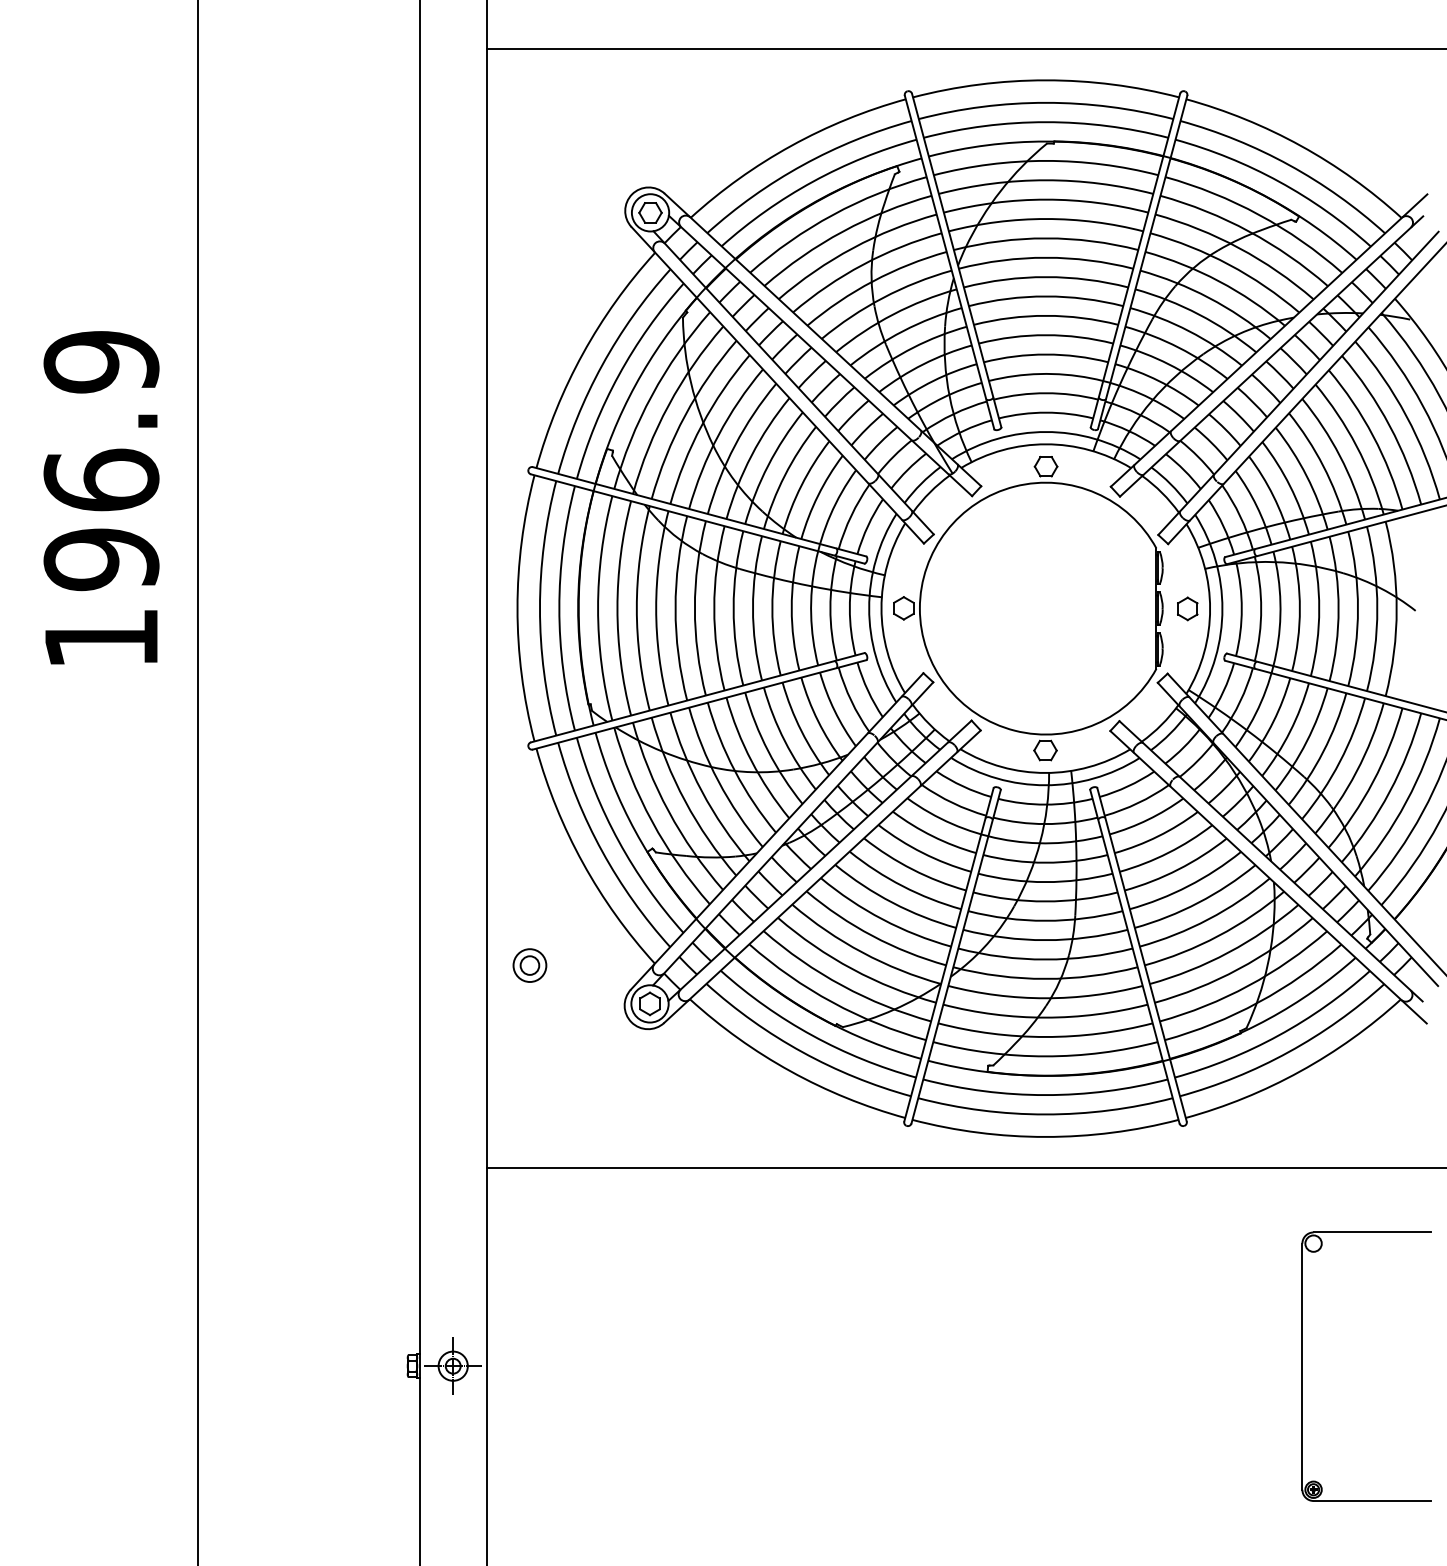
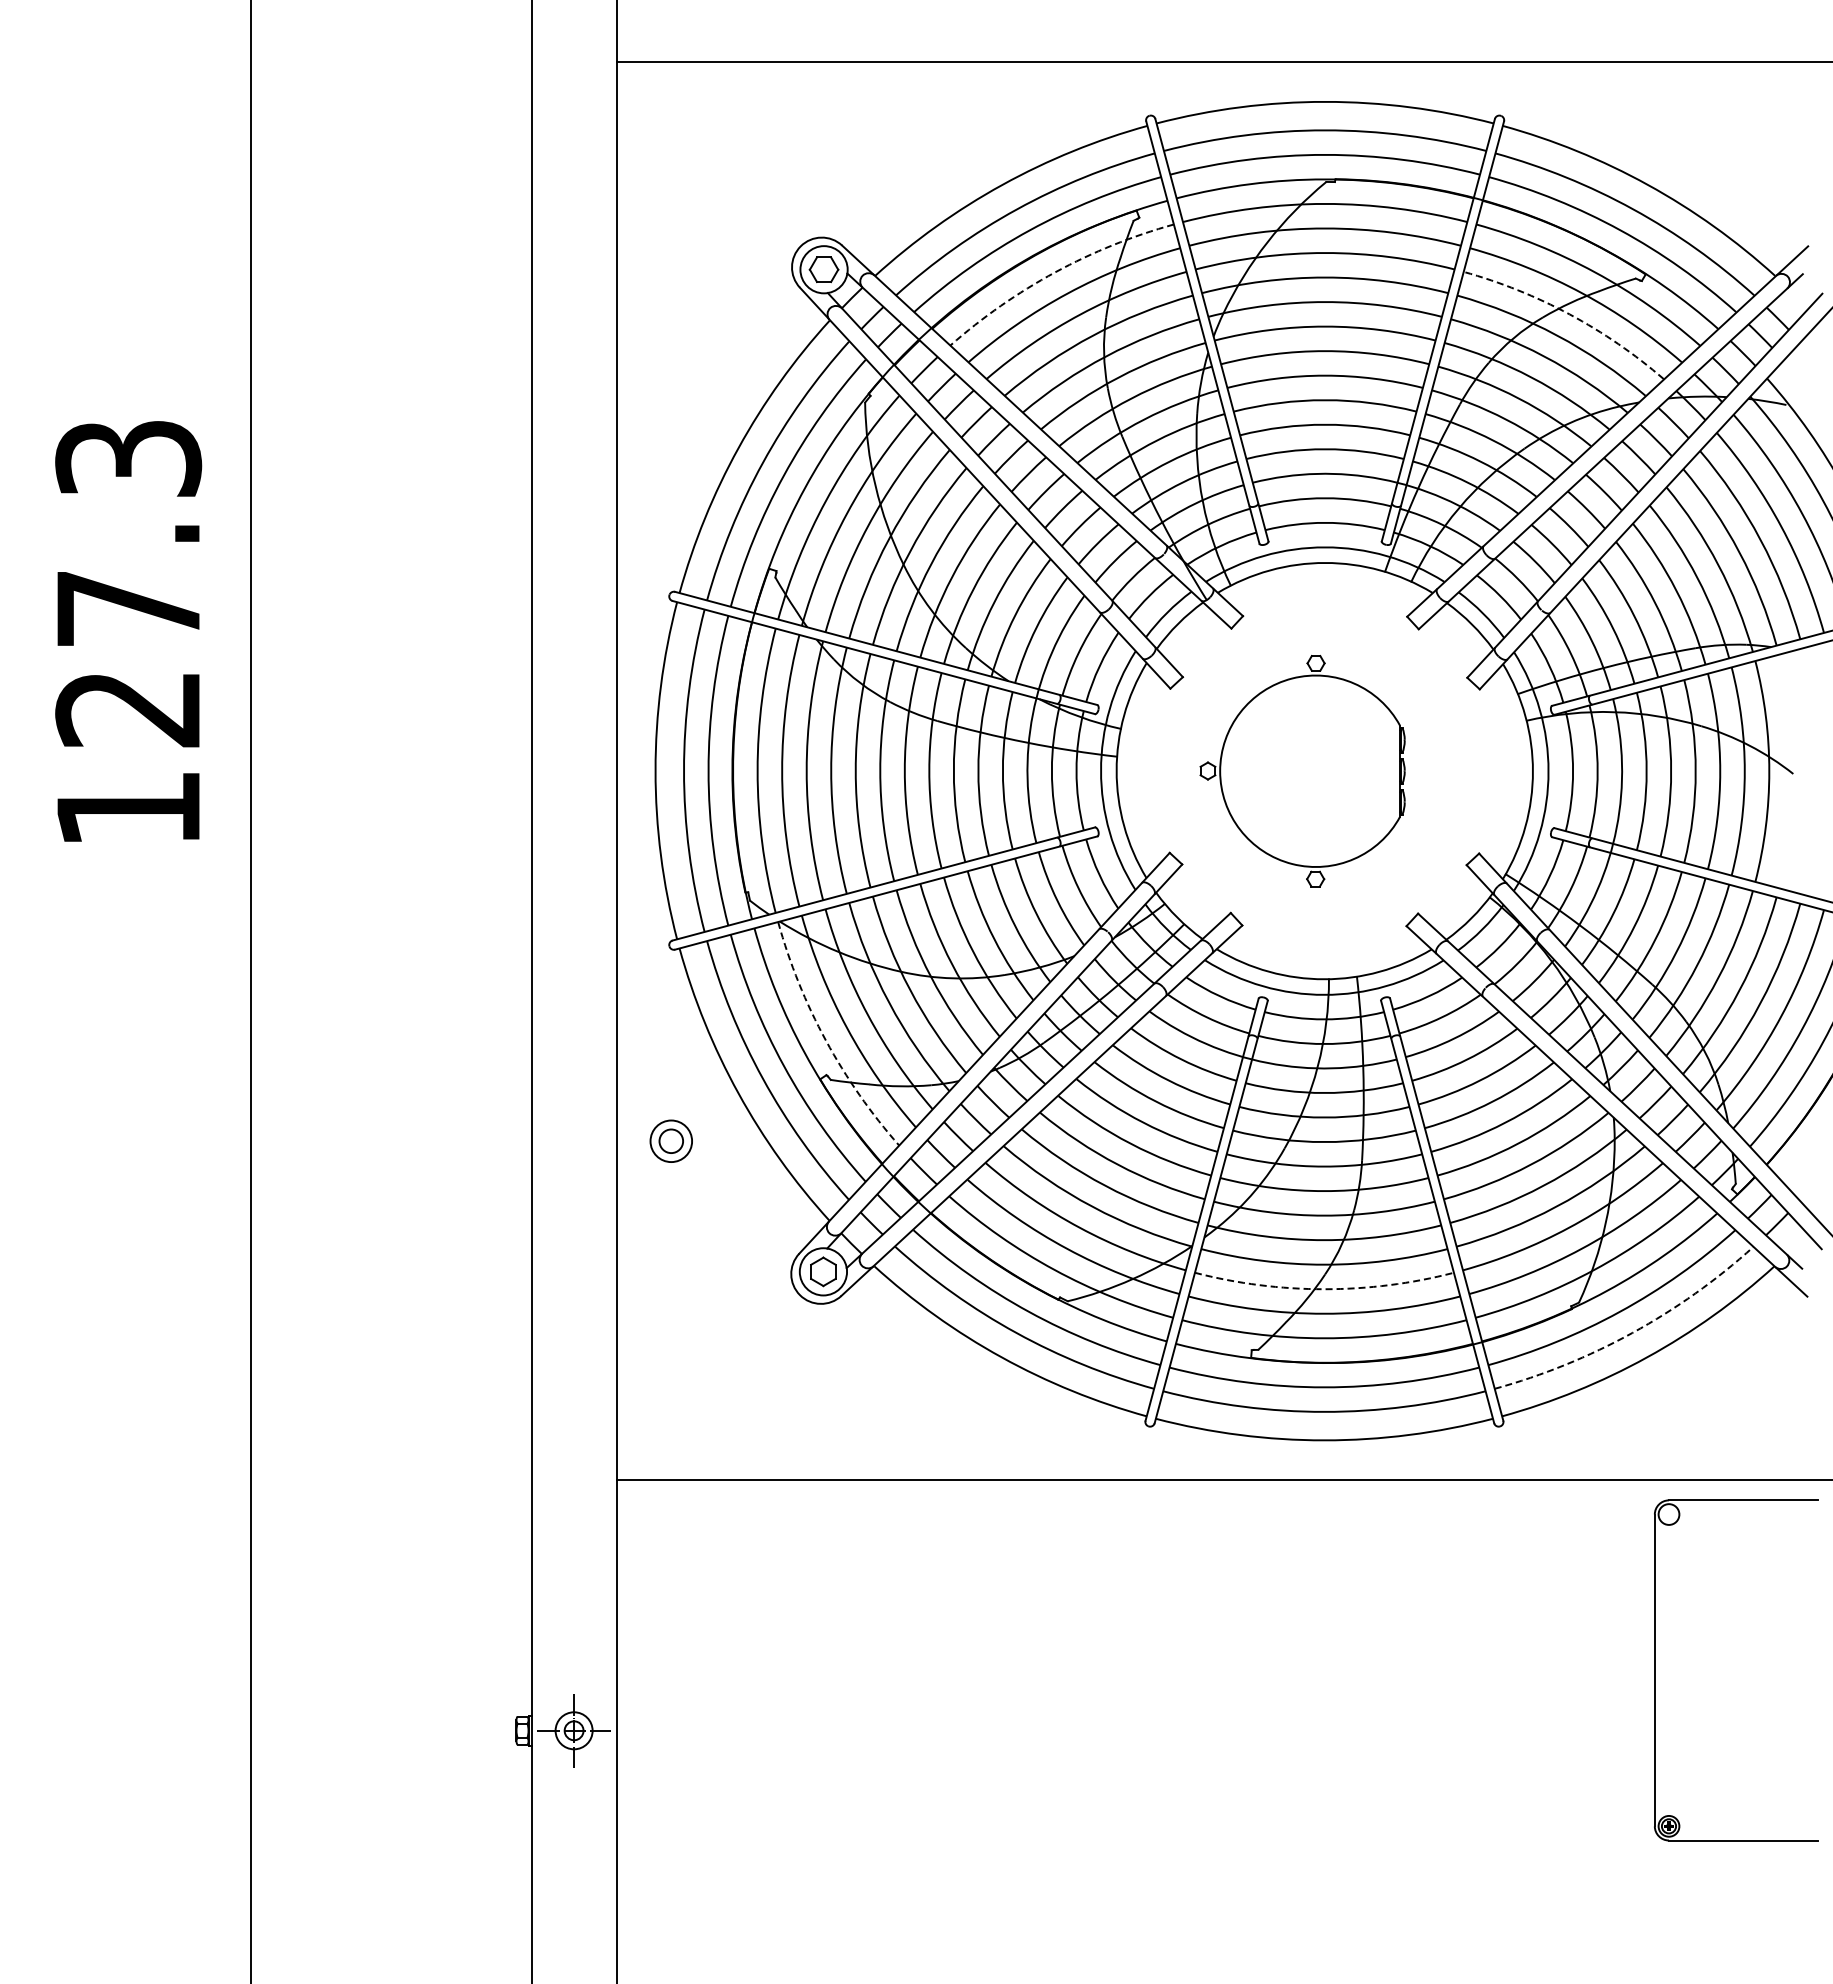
arc: (833, 215) -> (1055, 272), solid -> dashed
arc: (1238, 248) -> (1569, 314), solid -> dashed
text: (101, 460) -> (128, 583), 196.9 -> 127.3
part: (1028, 608) -> (1302, 771), size x0.6
part: (1187, 608) -> (1504, 771), removed
arc: (652, 821) -> (826, 1040), solid -> dashed
part: (529, 964) -> (670, 1140), moved
arc: (1045, 1017) -> (1324, 1289), solid -> dashed
arc: (1288, 1051) -> (1632, 1332), solid -> dashed
part: (1302, 1366) -> (1655, 1670), moved

